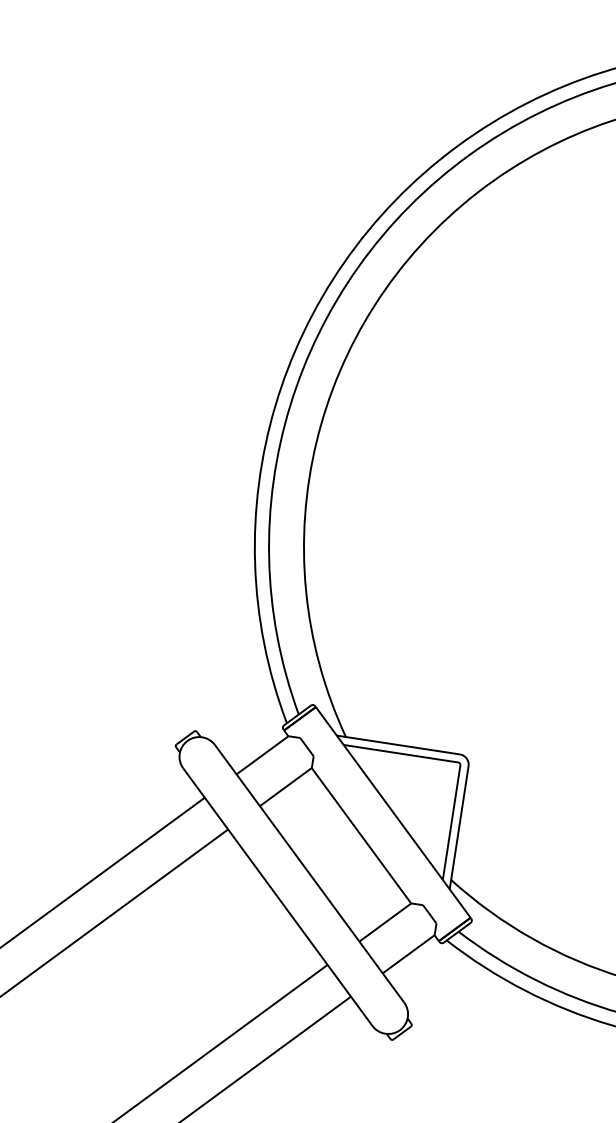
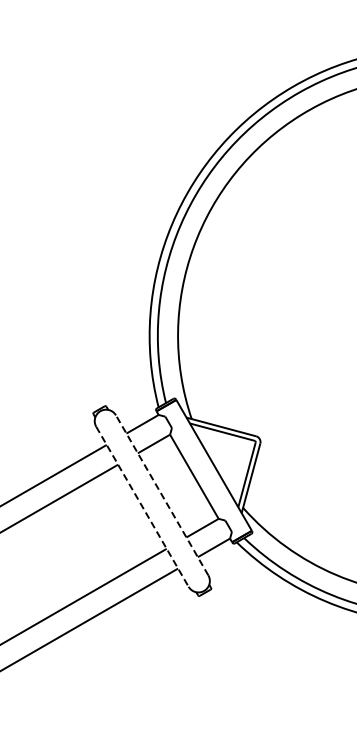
line: (308, 872) -> (161, 494), solid -> dashed
line: (278, 898) -> (142, 507), solid -> dashed

